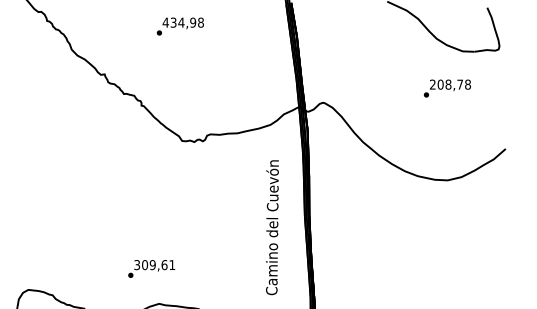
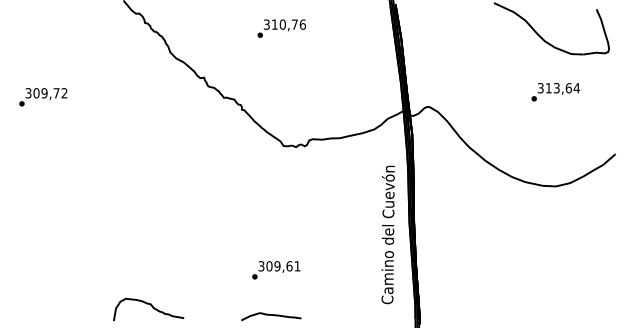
text: (183, 22) -> (284, 24), 434,98 -> 310,76
text: (450, 84) -> (558, 88), 208,78 -> 313,64
text: (271, 227) -> (387, 234), moved
text: (151, 269) -> (276, 270), moved

